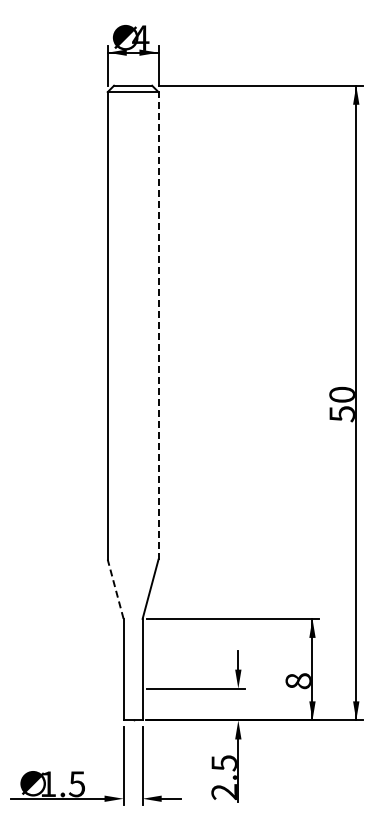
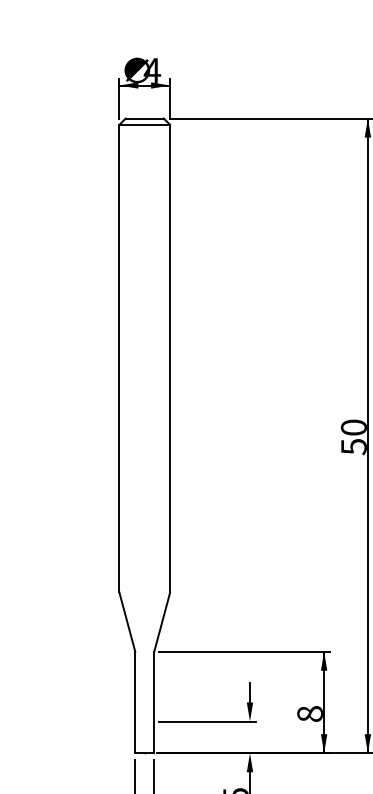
line: (158, 325) -> (170, 358), dashed -> solid
line: (115, 589) -> (127, 622), dashed -> solid

